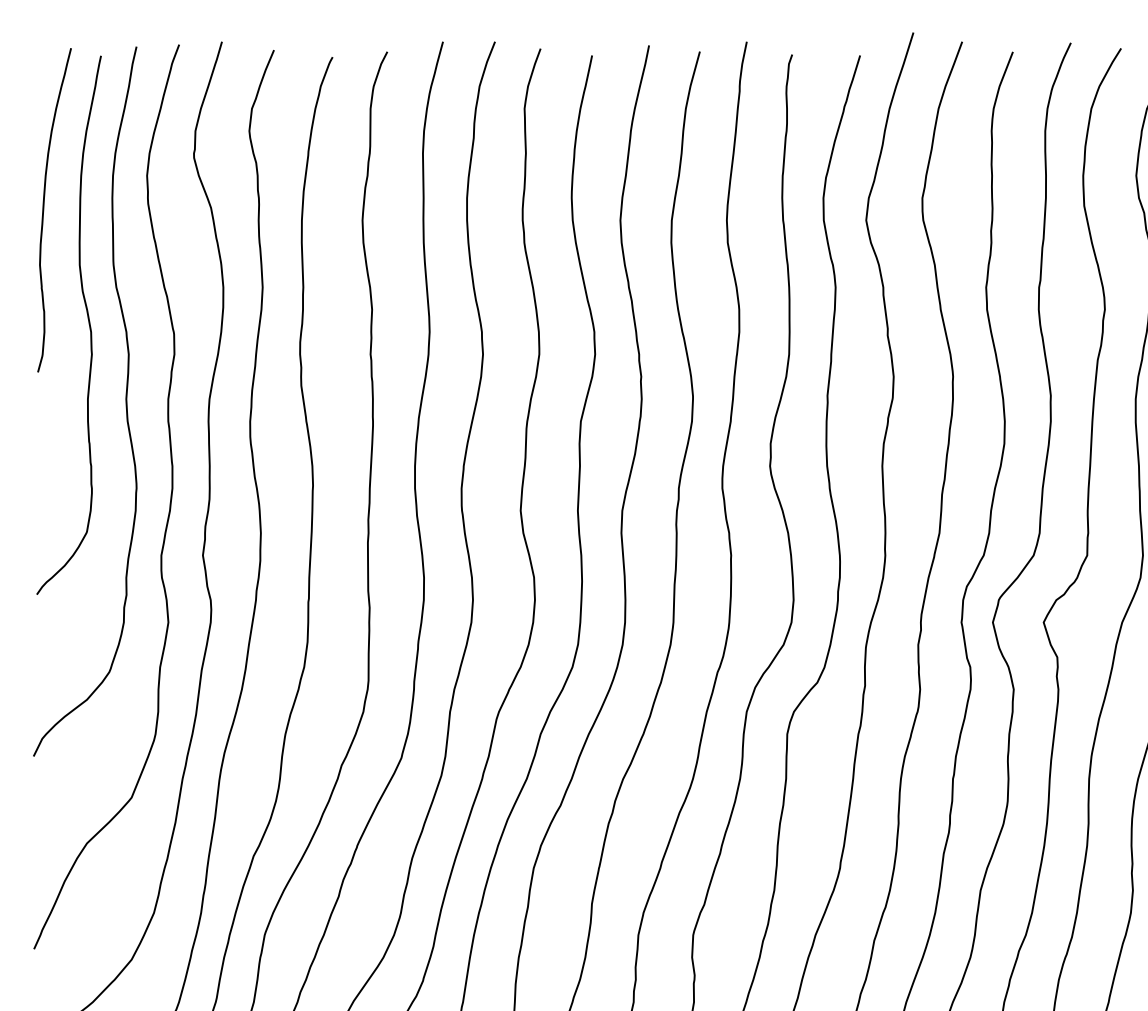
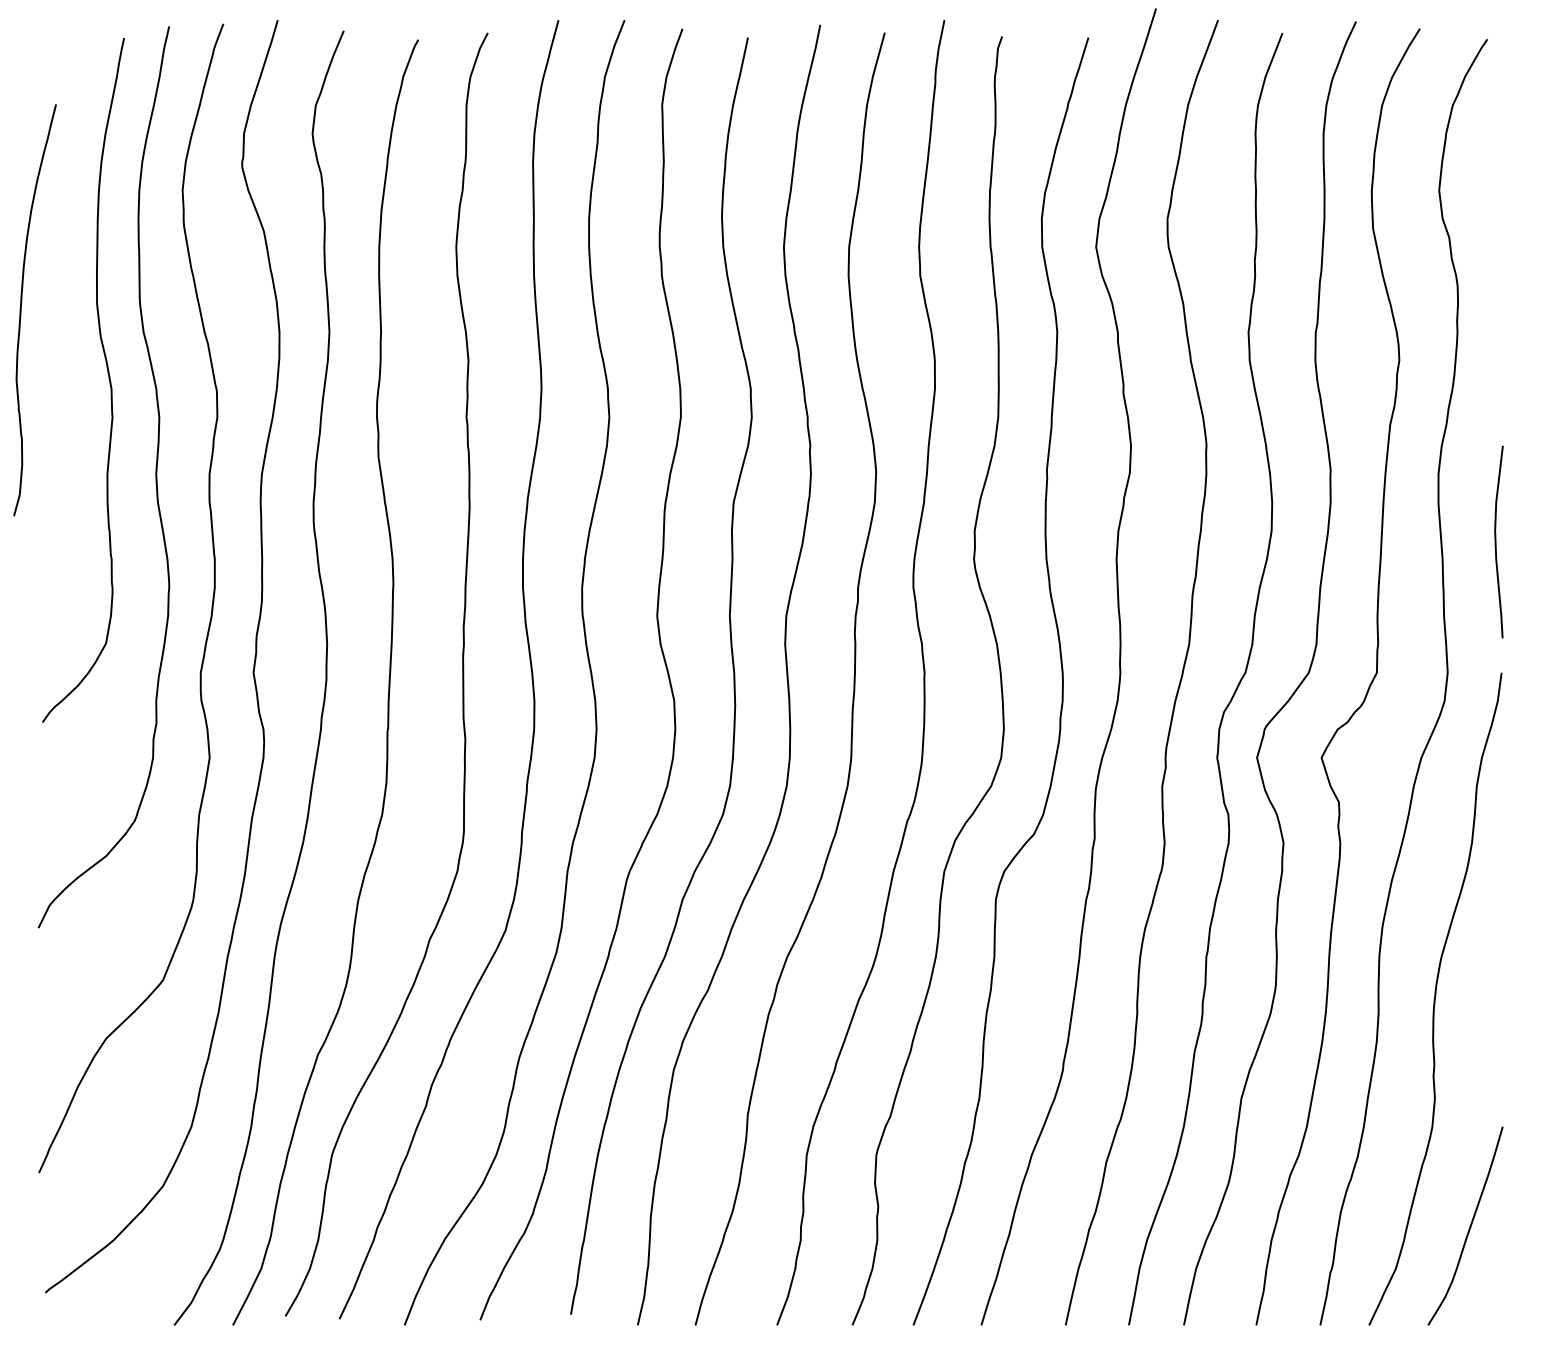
curve: (43, 210) -> (21, 310), moved

